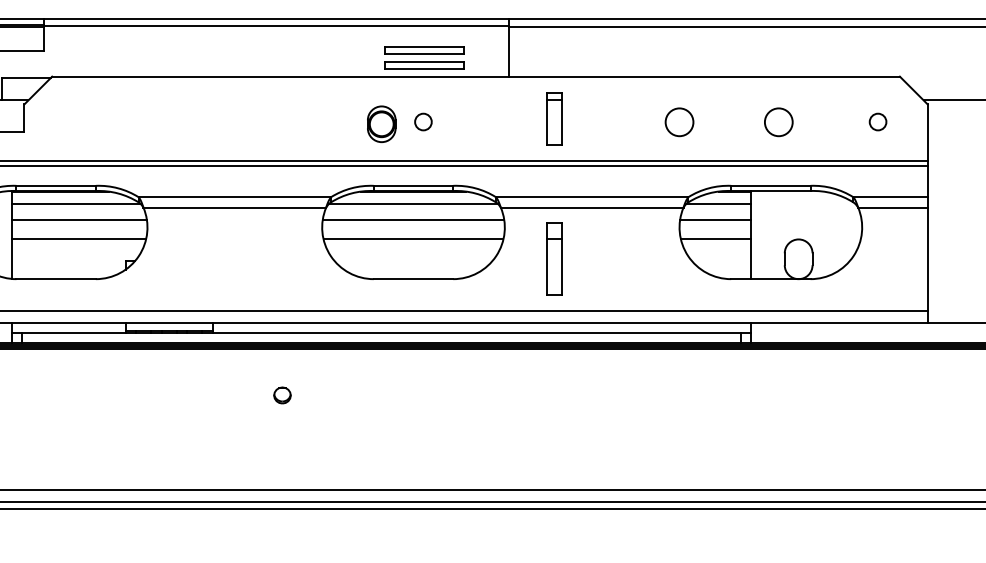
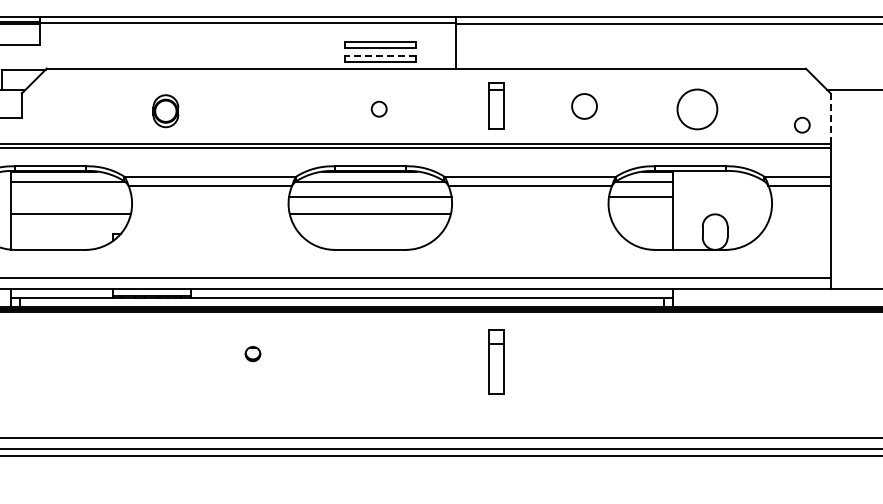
line: (424, 62) -> (380, 55), solid -> dashed
circle: (878, 121) -> (802, 124), moved
circle: (679, 122) -> (584, 106), moved
circle: (777, 122) -> (696, 109), size x1.6
part: (381, 124) -> (165, 111), moved
line: (927, 133) -> (830, 119), solid -> dashed
line: (79, 219) -> (71, 196), removed
line: (715, 239) -> (640, 214), removed
part: (554, 258) -> (496, 361), moved

